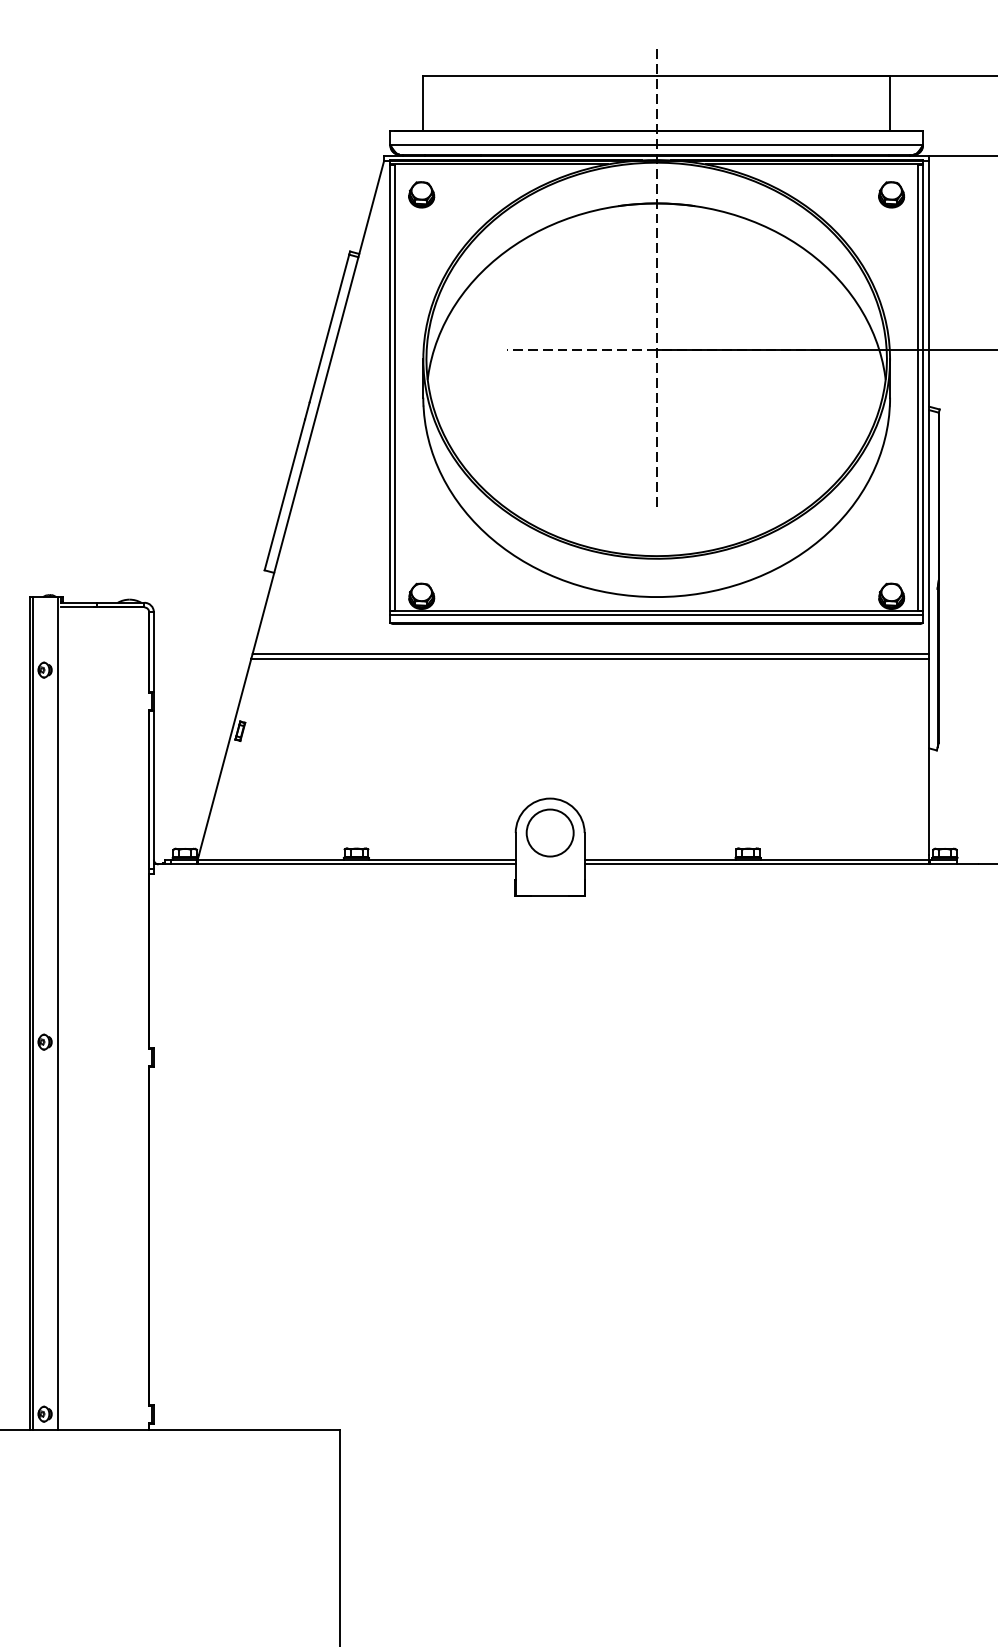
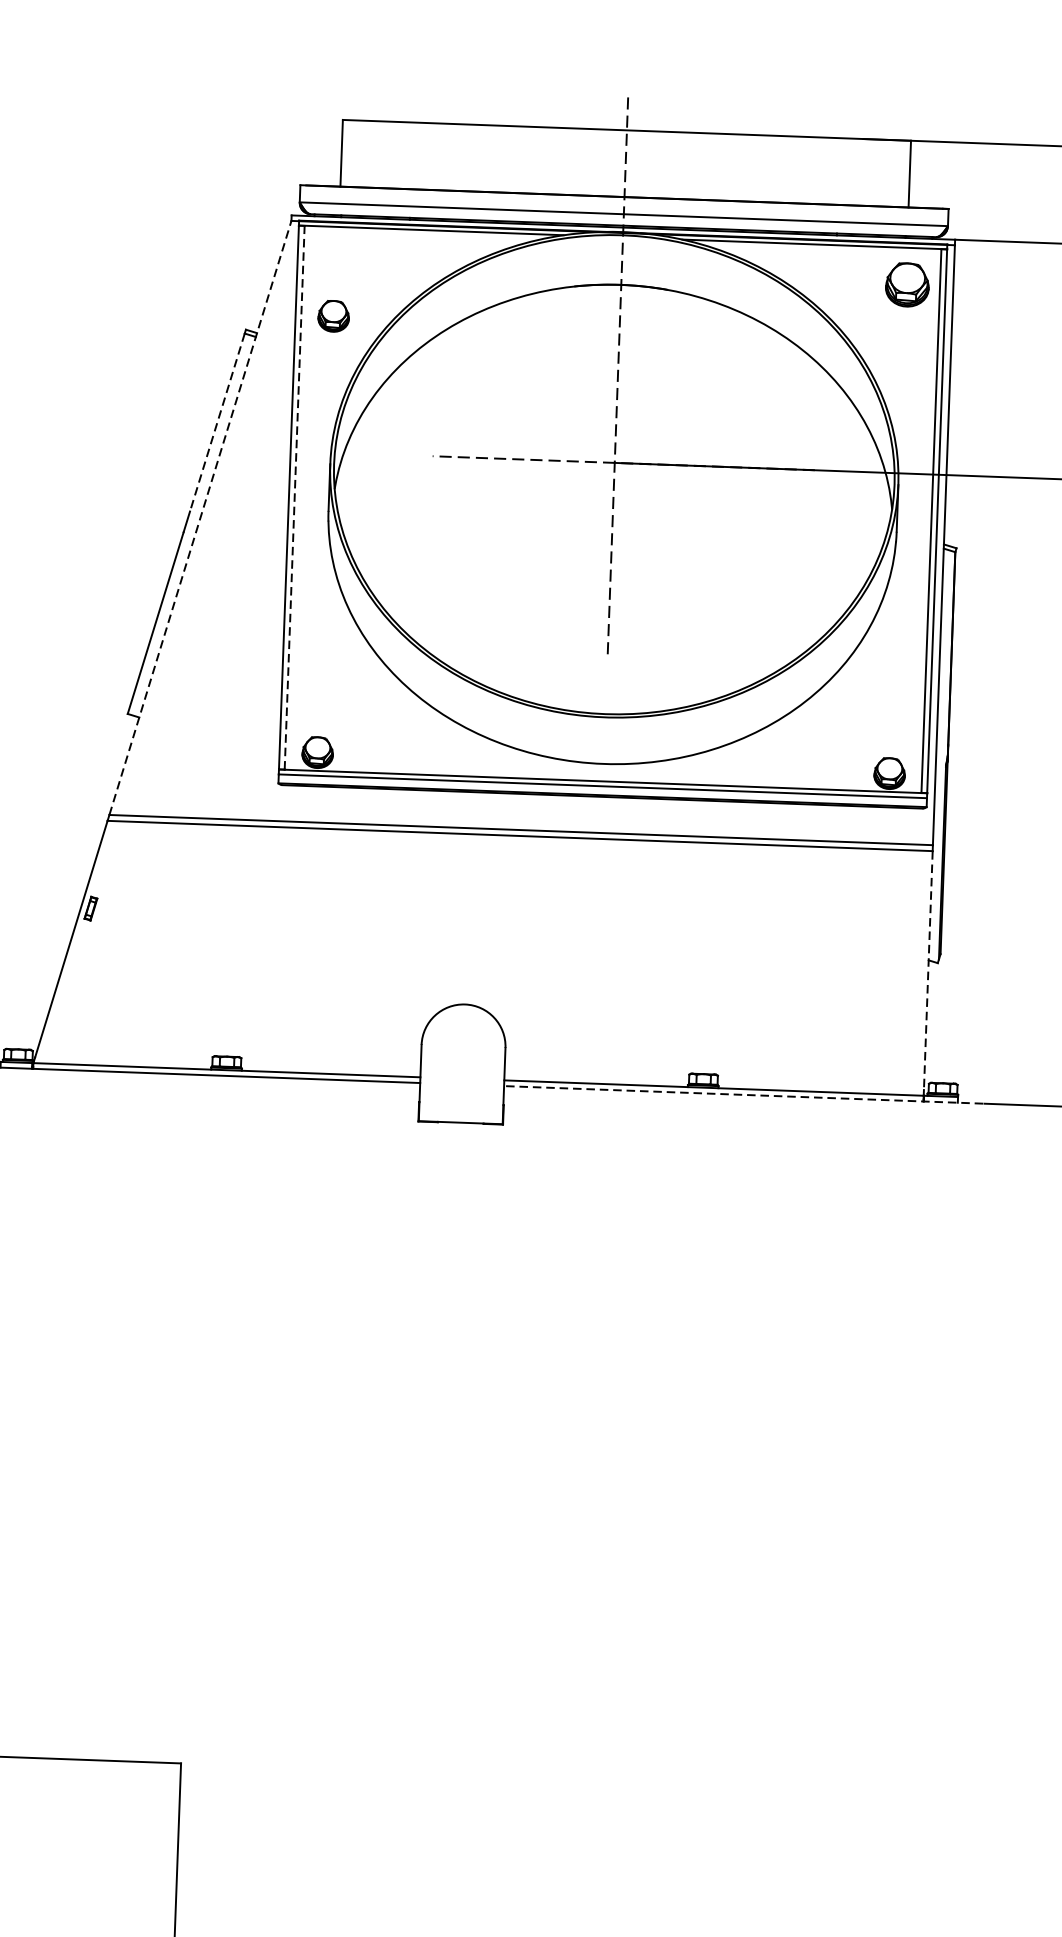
part: (421, 194) -> (333, 315), moved
part: (891, 194) -> (907, 284), size x1.4
line: (329, 329) -> (217, 423), solid -> dashed
line: (395, 387) -> (295, 497), solid -> dashed
line: (318, 406) -> (200, 516), solid -> dashed
line: (929, 757) -> (928, 971), solid -> dashed
circle: (549, 832) -> (462, 1045), removed
line: (781, 864) -> (743, 1095), solid -> dashed

